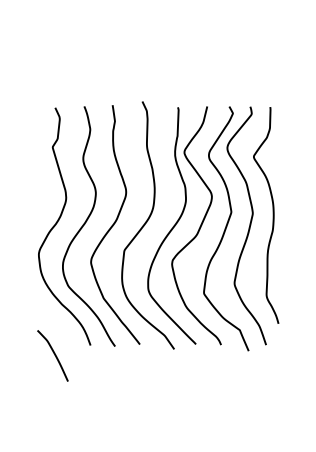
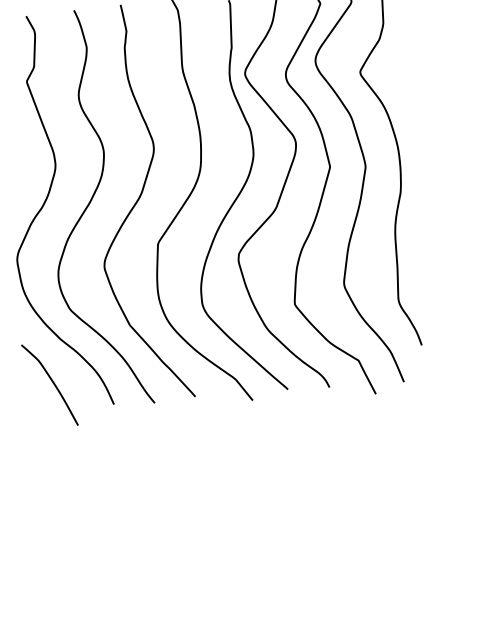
curve: (54, 355) -> (52, 384), moved

